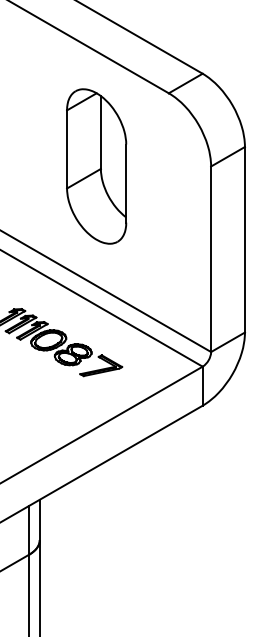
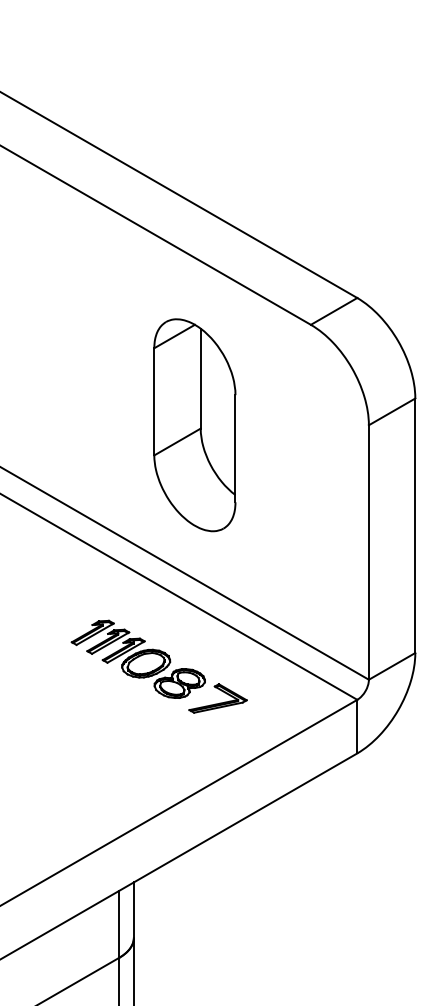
part: (96, 166) -> (194, 425), moved

